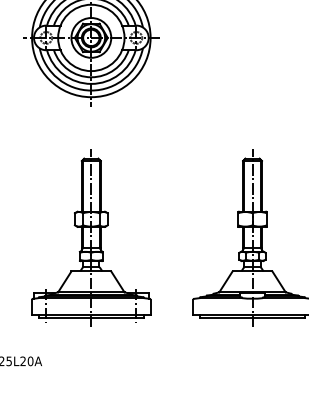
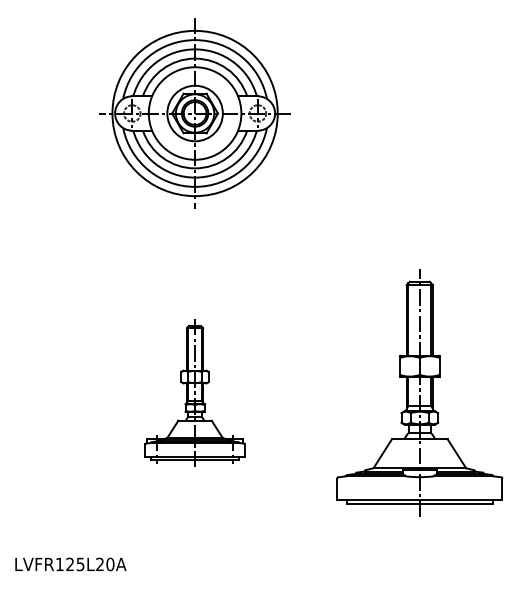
part: (90, 238) -> (194, 392), size x0.6

